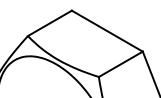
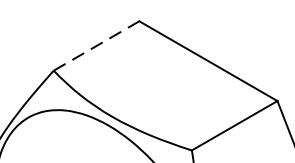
line: (50, 23) -> (97, 46), solid -> dashed

